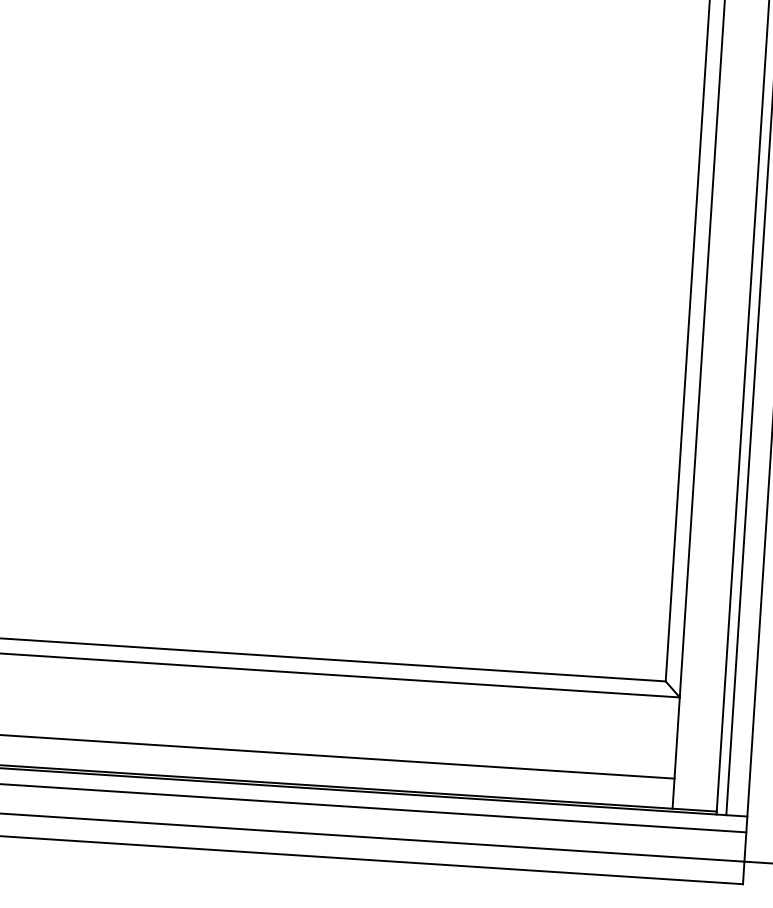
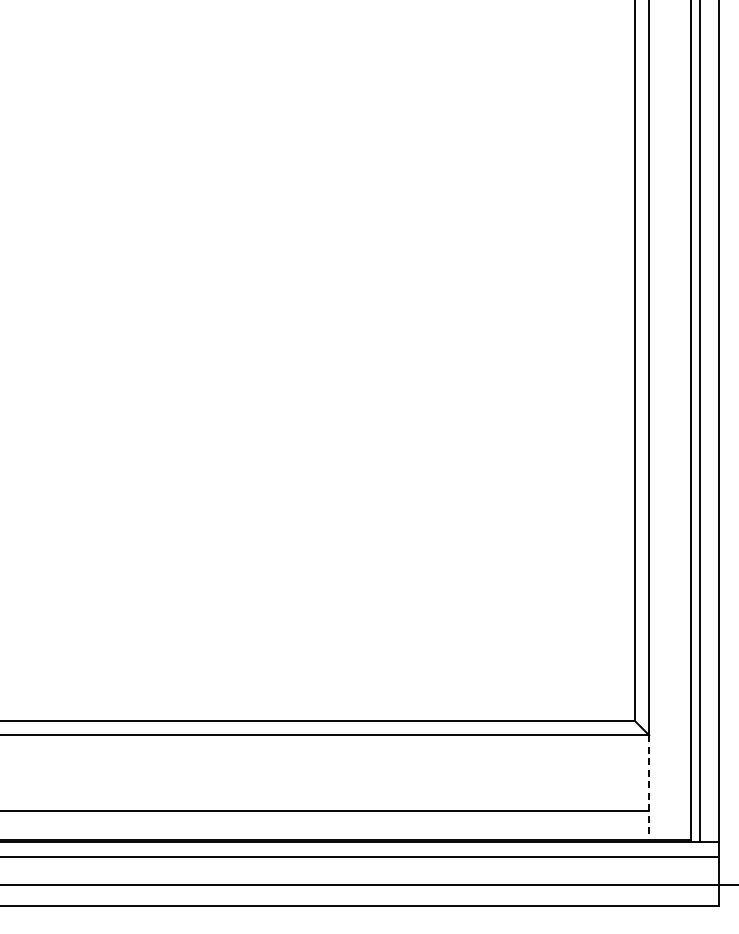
line: (676, 753) -> (649, 787), solid -> dashed

